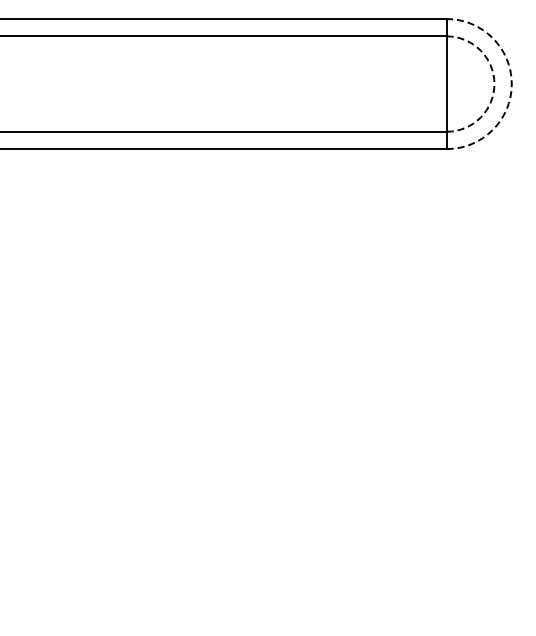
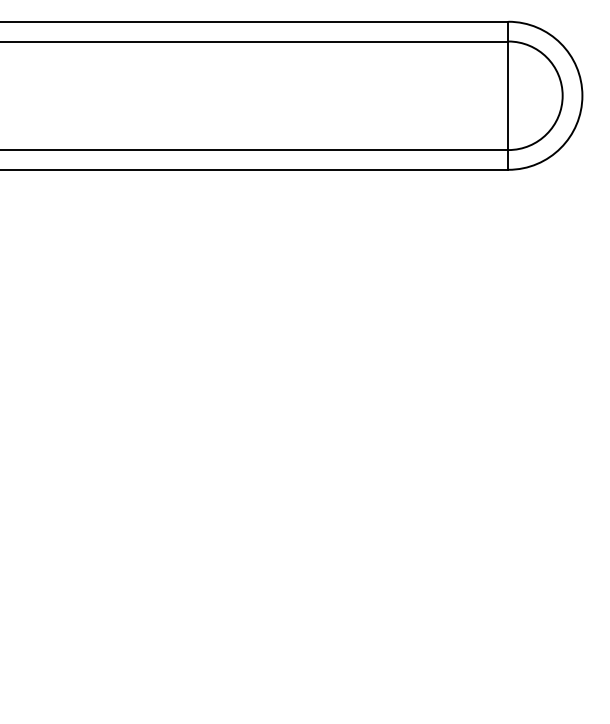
arc: (494, 84) -> (562, 96), dashed -> solid
arc: (511, 84) -> (582, 96), dashed -> solid

